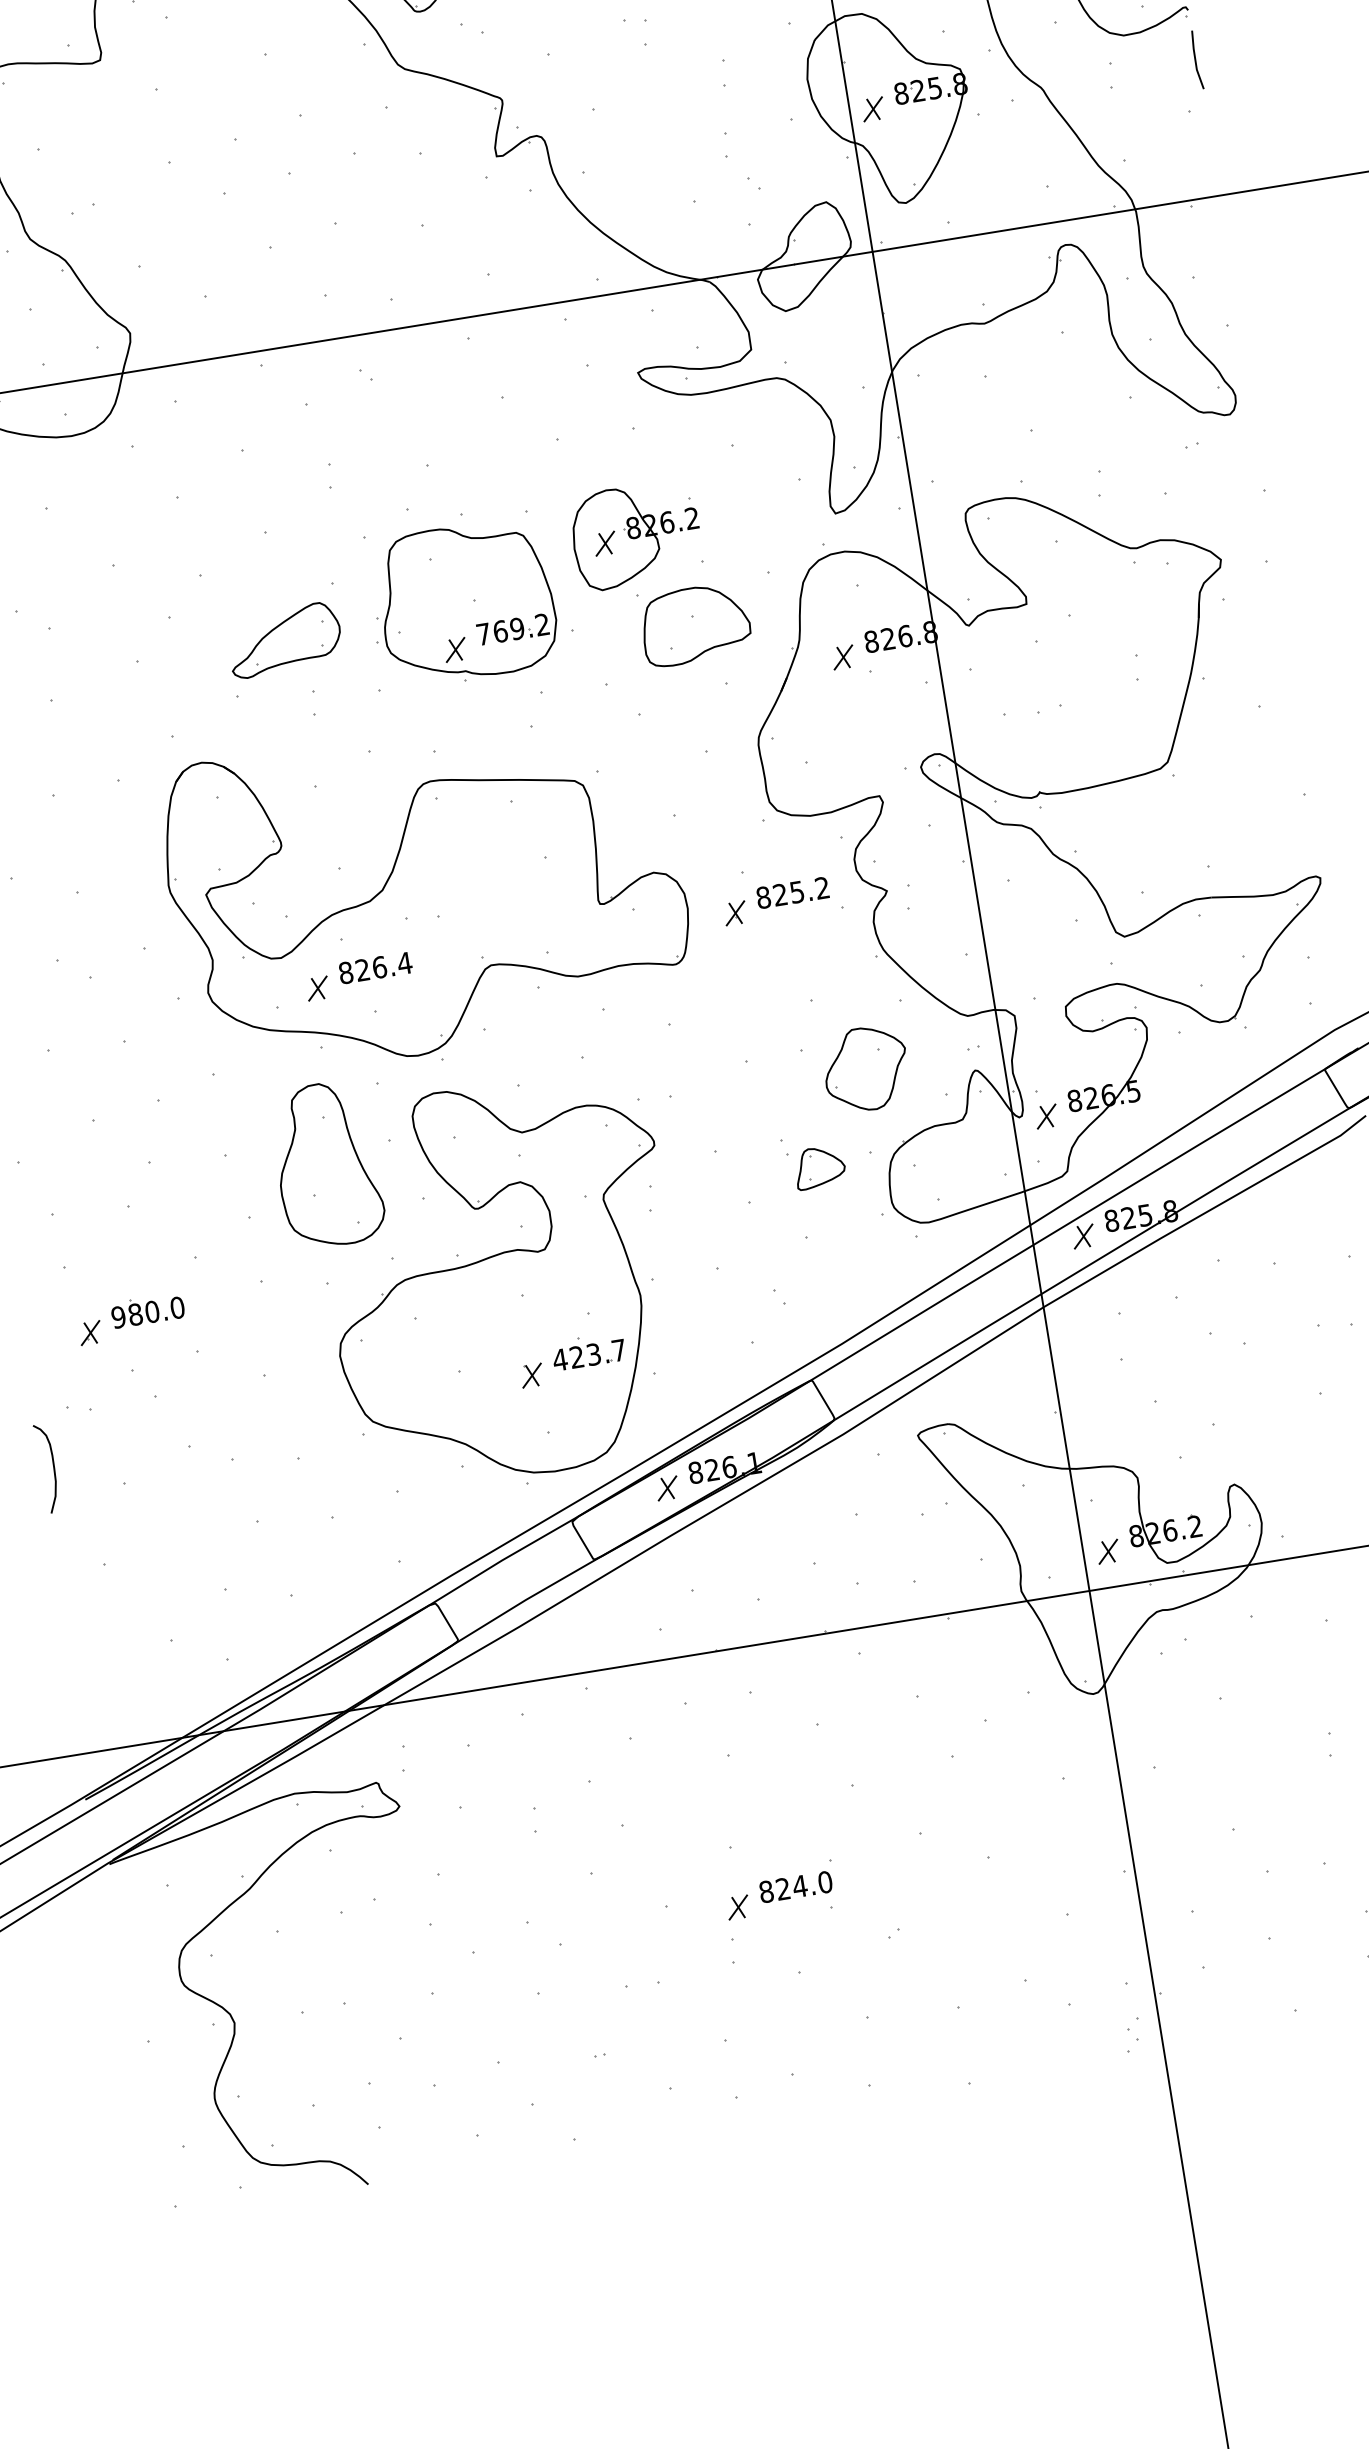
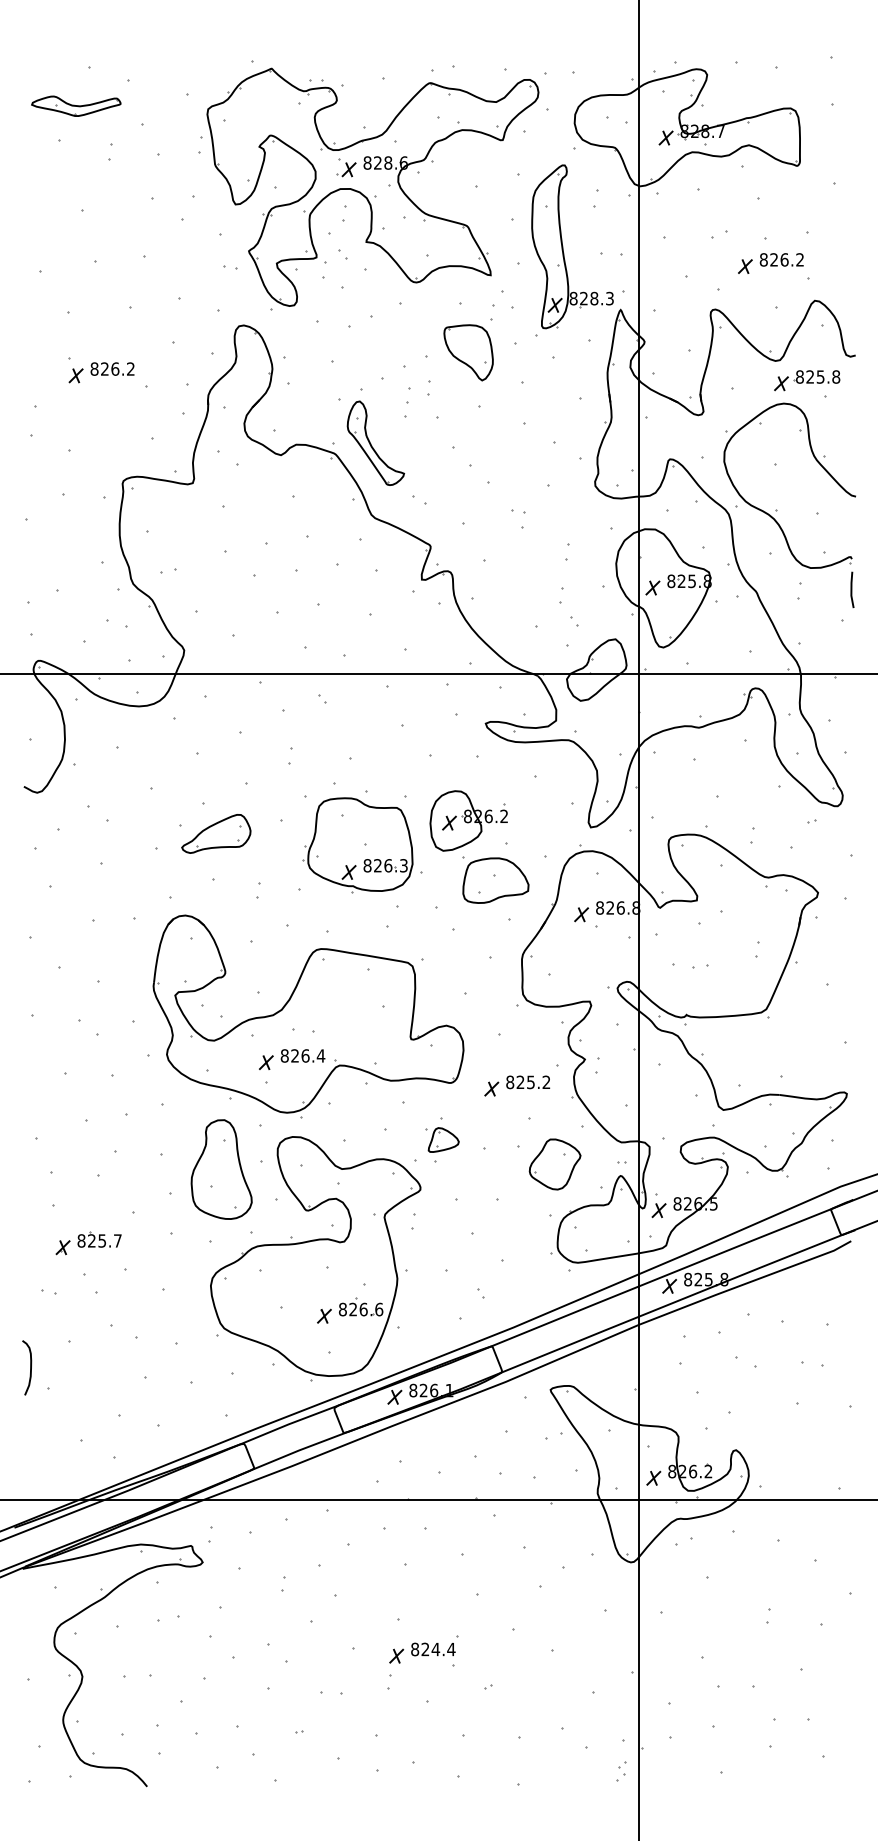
text: (512, 629) -> (385, 865), 769.2 -> 826.3
part: (284, 639) -> (216, 833), moved
part: (776, 900) -> (517, 1085), moved
part: (359, 976) -> (292, 1059), moved
part: (817, 1166) -> (442, 1139), moved
text: (147, 1311) -> (99, 1240), 980.0 -> 825.7
text: (588, 1355) -> (360, 1309), 423.7 -> 826.6
curve: (53, 1466) -> (30, 1367), moved
text: (825, 1882) -> (451, 1649), 824.0 -> 824.4

